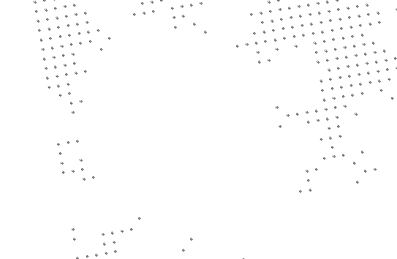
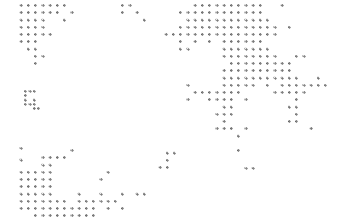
part: (75, 160) -> (31, 99), size x0.6
part: (370, 170) -> (249, 168), moved
part: (307, 180) -> (166, 160), moved
part: (73, 233) -> (20, 153), size x1.6

